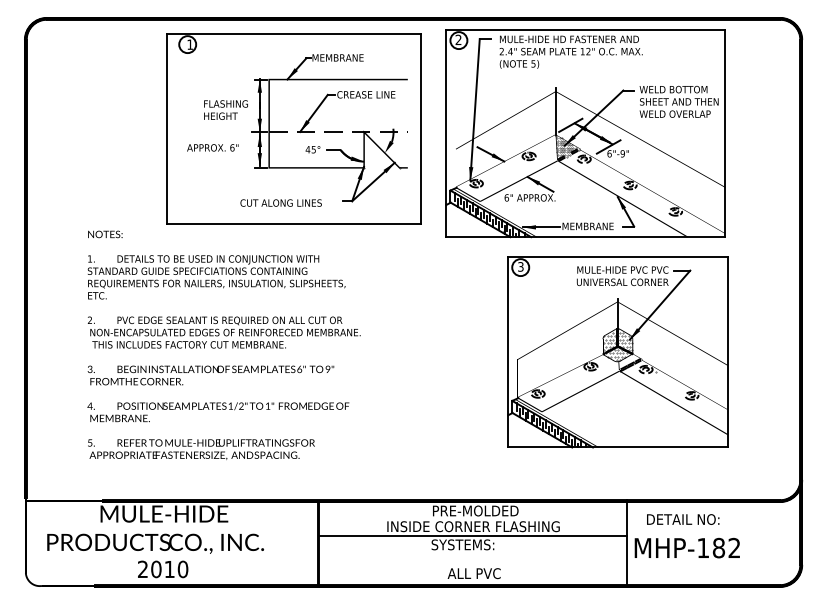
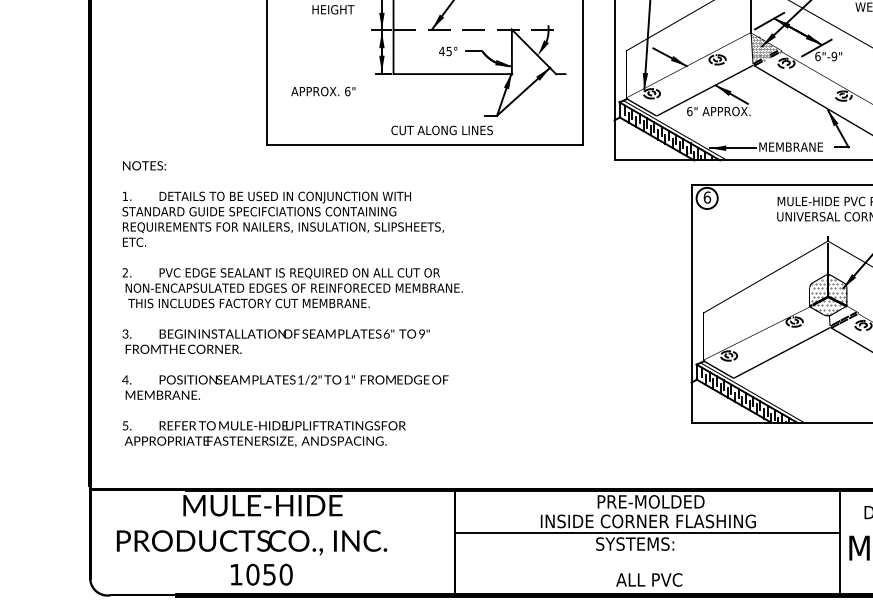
text: (212, 147) -> (322, 91), moved
text: (280, 202) -> (441, 129), moved
text: (520, 266) -> (706, 197), 3 -> 6
text: (223, 344) -> (291, 303), moved
text: (156, 569) -> (253, 574), 2010 -> 1050

